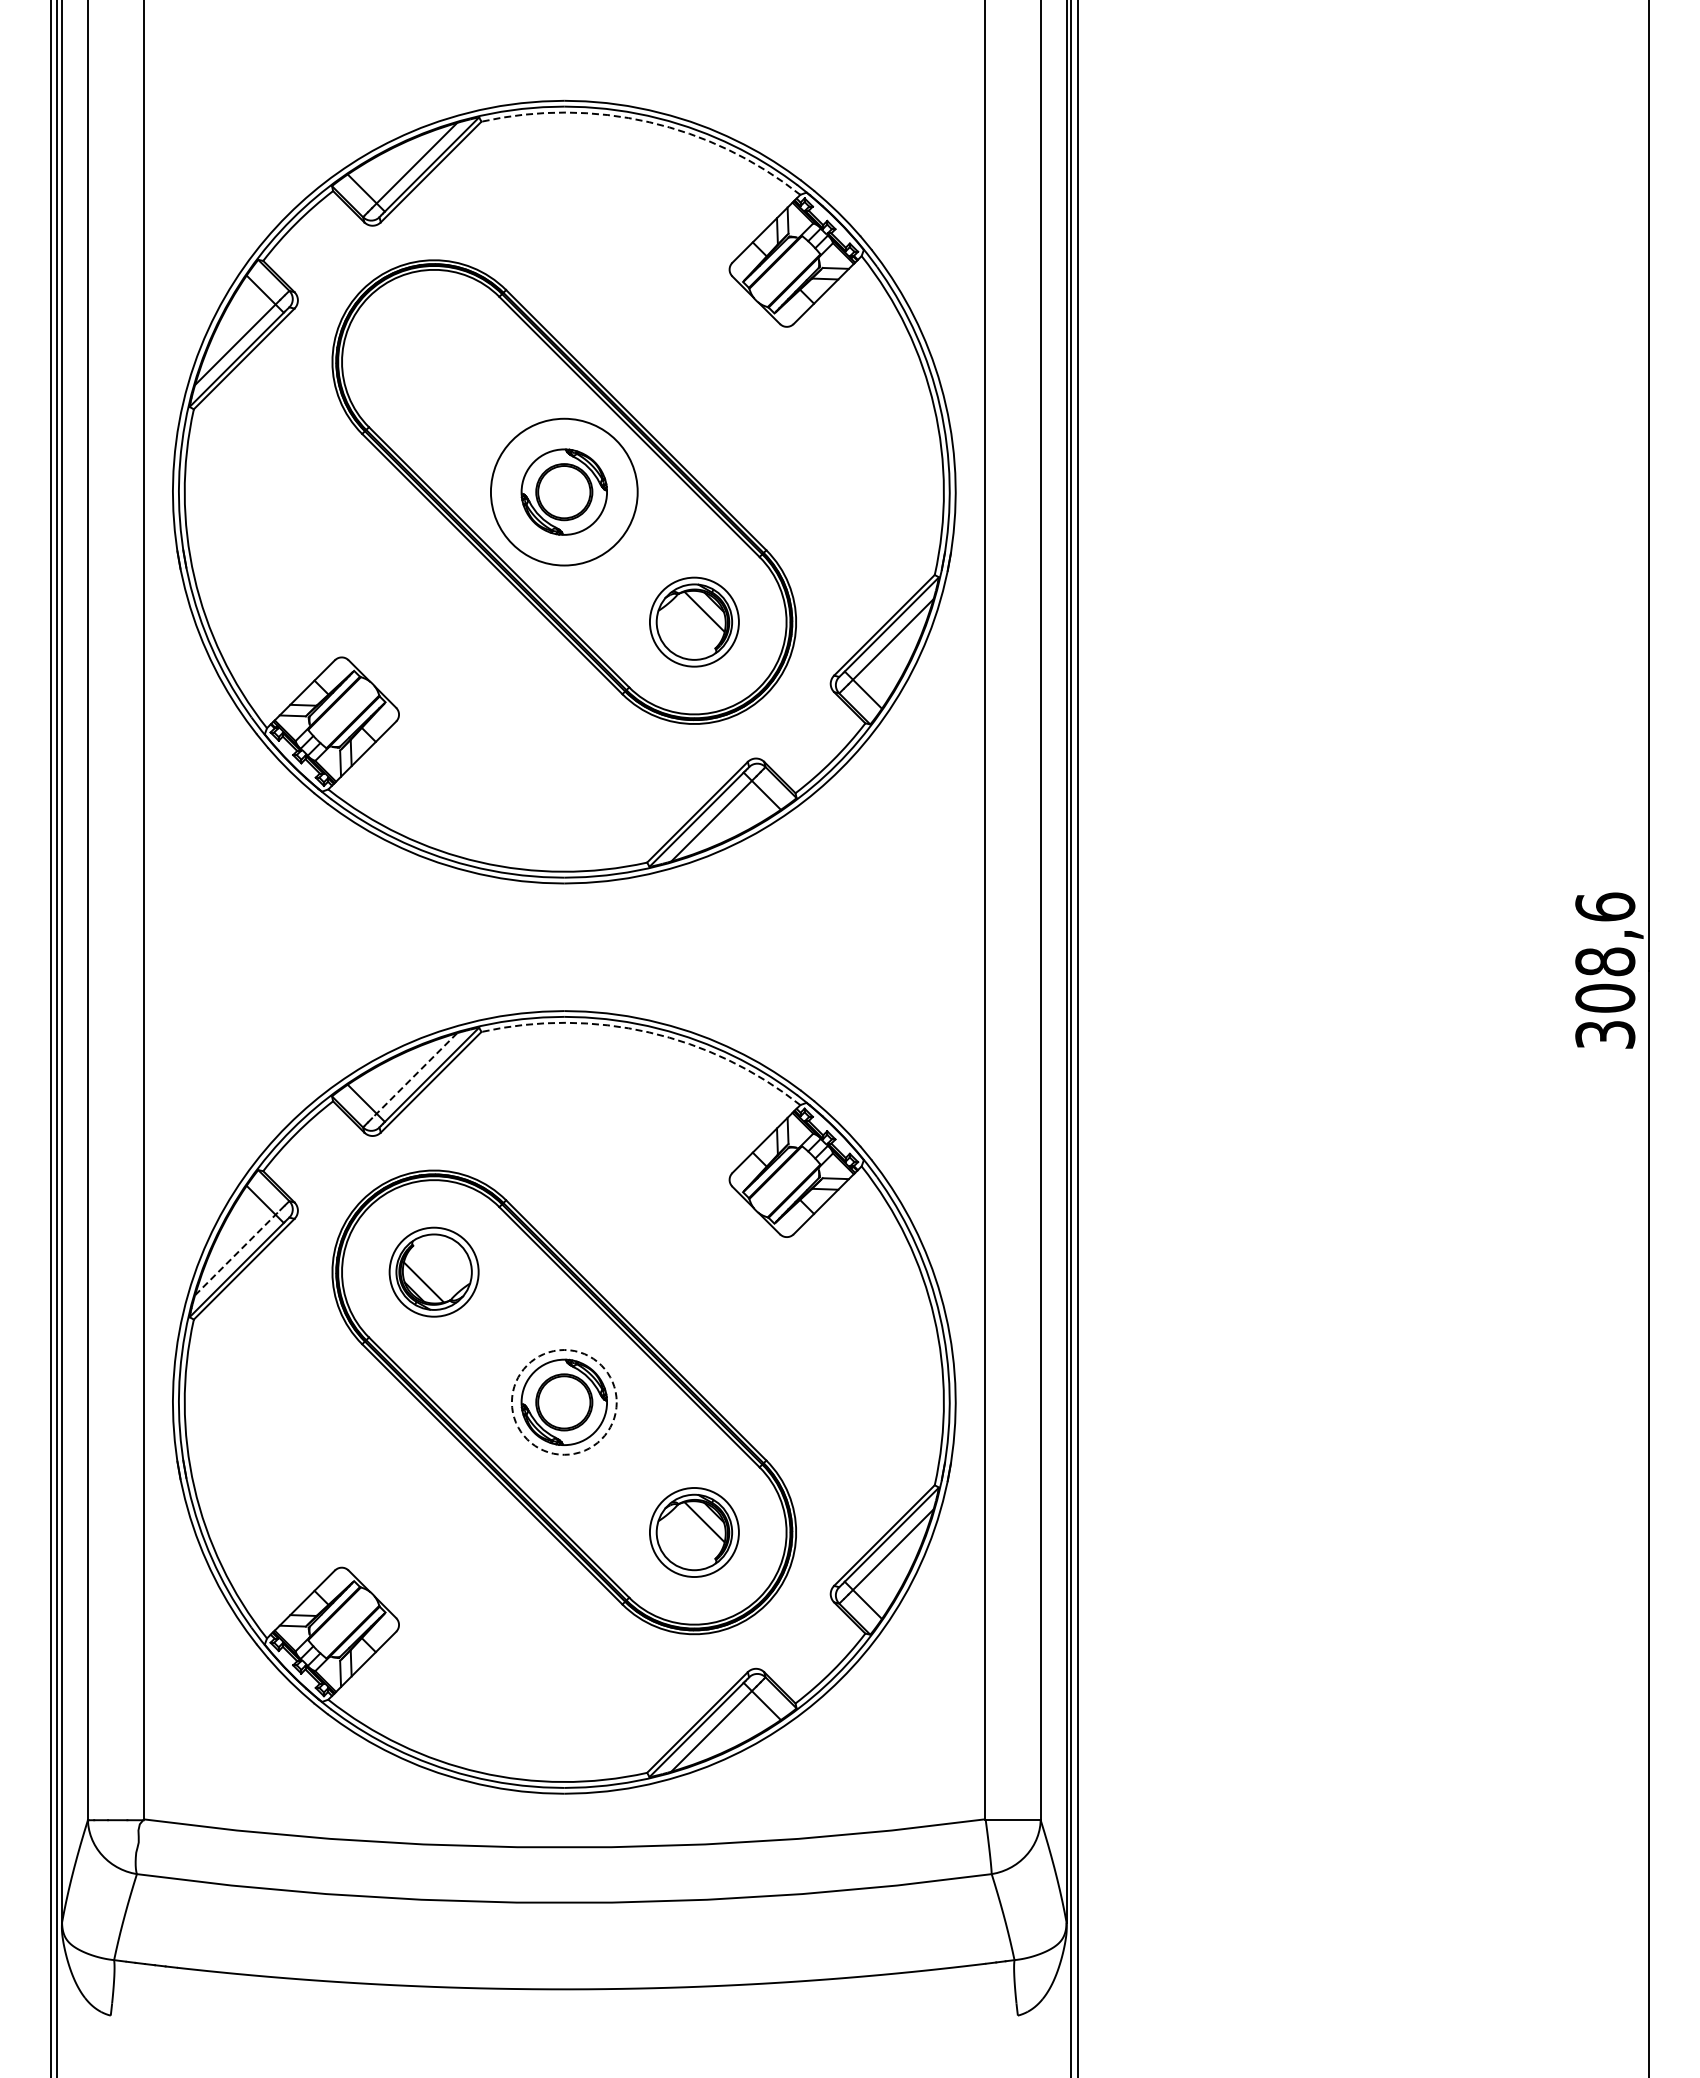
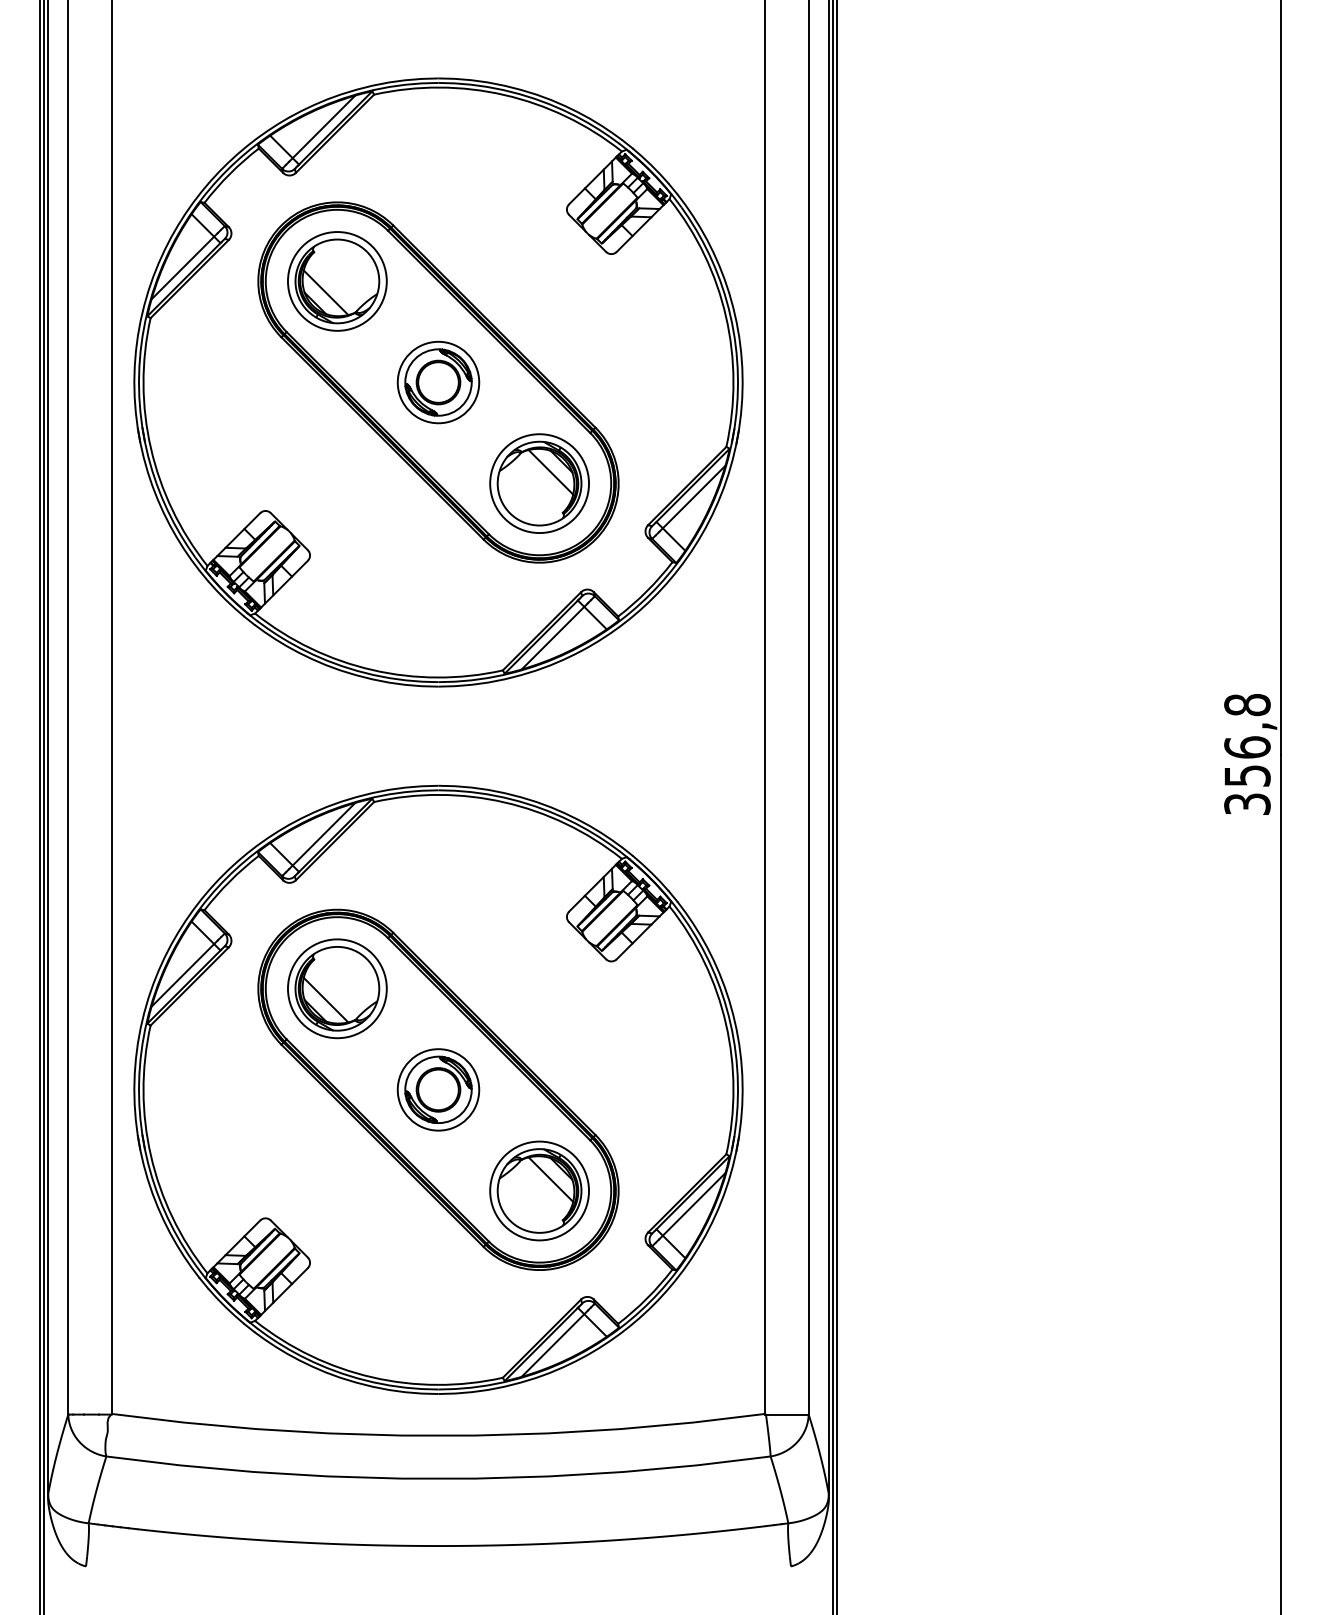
arc: (649, 122) -> (504, 95), dashed -> solid
part: (433, 361) -> (336, 281), added
circle: (563, 491) -> (437, 382), size x0.71
part: (694, 621) -> (539, 483), size x1.43
text: (1605, 952) -> (1247, 740), 308,6 -> 356,8
arc: (649, 1032) -> (504, 802), dashed -> solid
line: (414, 1076) -> (322, 836), dashed -> solid
line: (238, 1252) -> (185, 973), dashed -> solid
part: (433, 1271) -> (336, 988), size x1.43
circle: (563, 1402) -> (437, 1089), dashed -> solid
part: (694, 1532) -> (539, 1190), size x1.43

